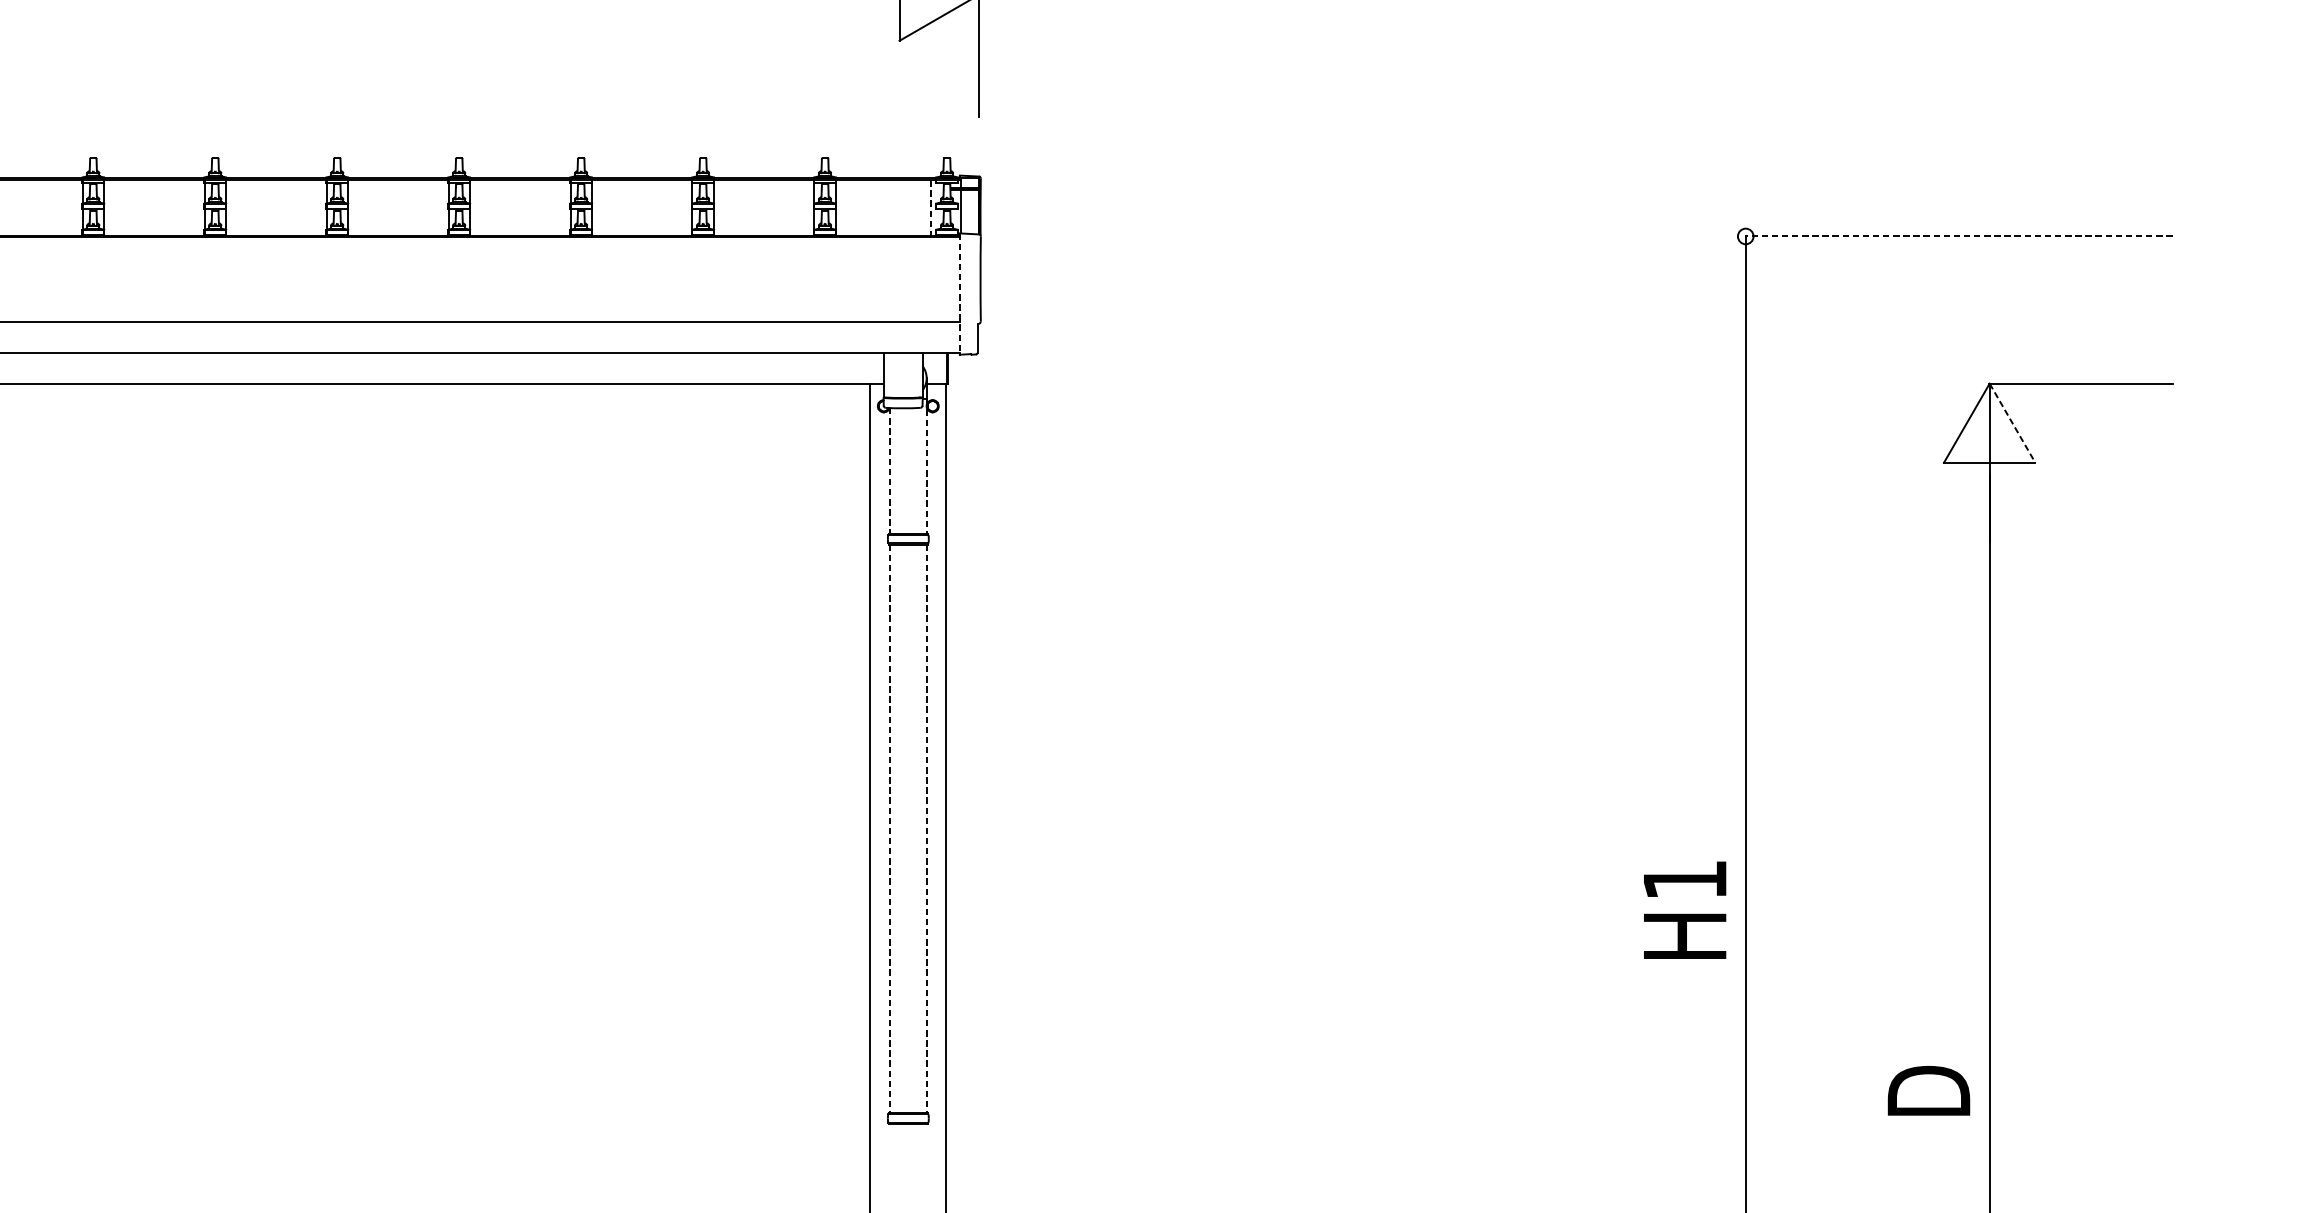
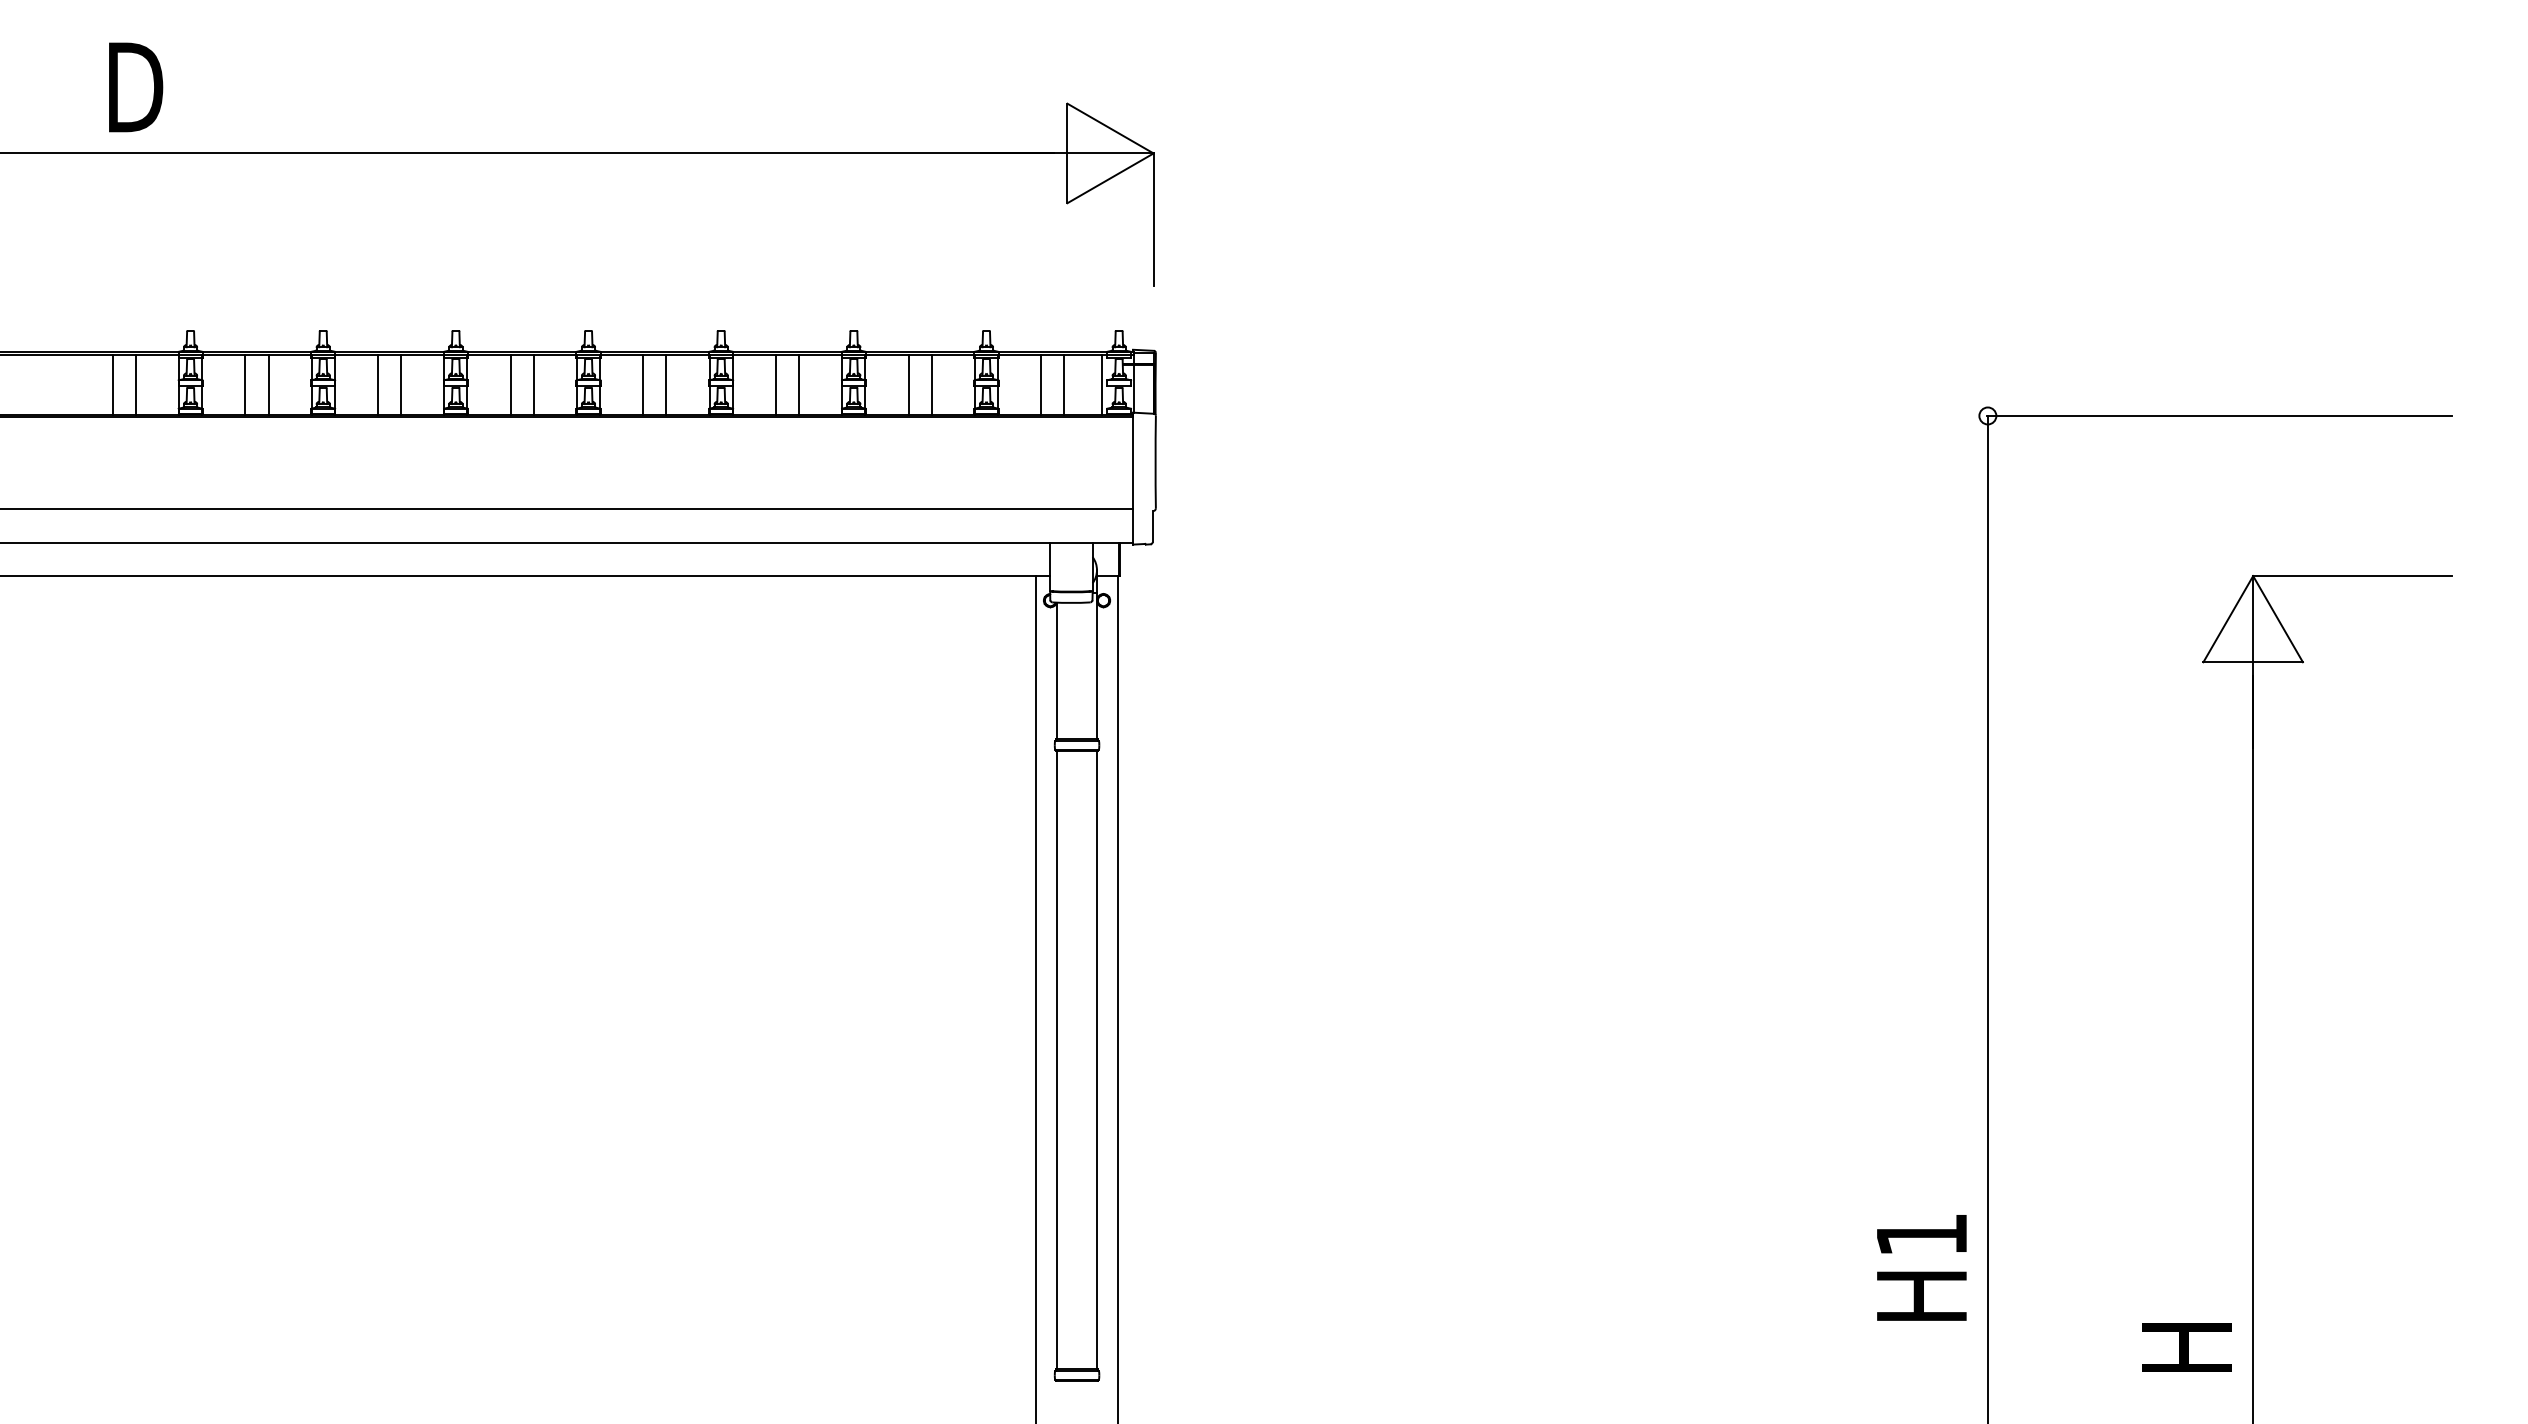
line: (21, 207) -> (112, 384), added
line: (42, 207) -> (135, 384), added
line: (143, 207) -> (245, 384), added
line: (164, 207) -> (268, 384), added
line: (265, 207) -> (377, 384), added
line: (287, 207) -> (401, 384), added
line: (387, 207) -> (510, 384), added
line: (408, 207) -> (533, 384), added
line: (509, 207) -> (643, 384), added
line: (530, 207) -> (666, 384), added
line: (631, 207) -> (775, 384), added
line: (653, 207) -> (799, 384), added
line: (753, 207) -> (908, 384), added
line: (774, 207) -> (931, 384), added
line: (875, 207) -> (1041, 384), added
line: (896, 207) -> (1064, 384), added
line: (930, 208) -> (1101, 385), dashed -> solid
line: (1958, 236) -> (2219, 415), dashed -> solid
line: (960, 293) -> (1133, 478), dashed -> solid
line: (2012, 423) -> (2278, 619), dashed -> solid
line: (926, 466) -> (1096, 666), dashed -> solid
line: (890, 471) -> (1057, 671), dashed -> solid
line: (890, 829) -> (1057, 1060), dashed -> solid
line: (926, 829) -> (1096, 1060), dashed -> solid
text: (1684, 909) -> (1921, 1267), moved
text: (1928, 1091) -> (2186, 1345), D -> H

